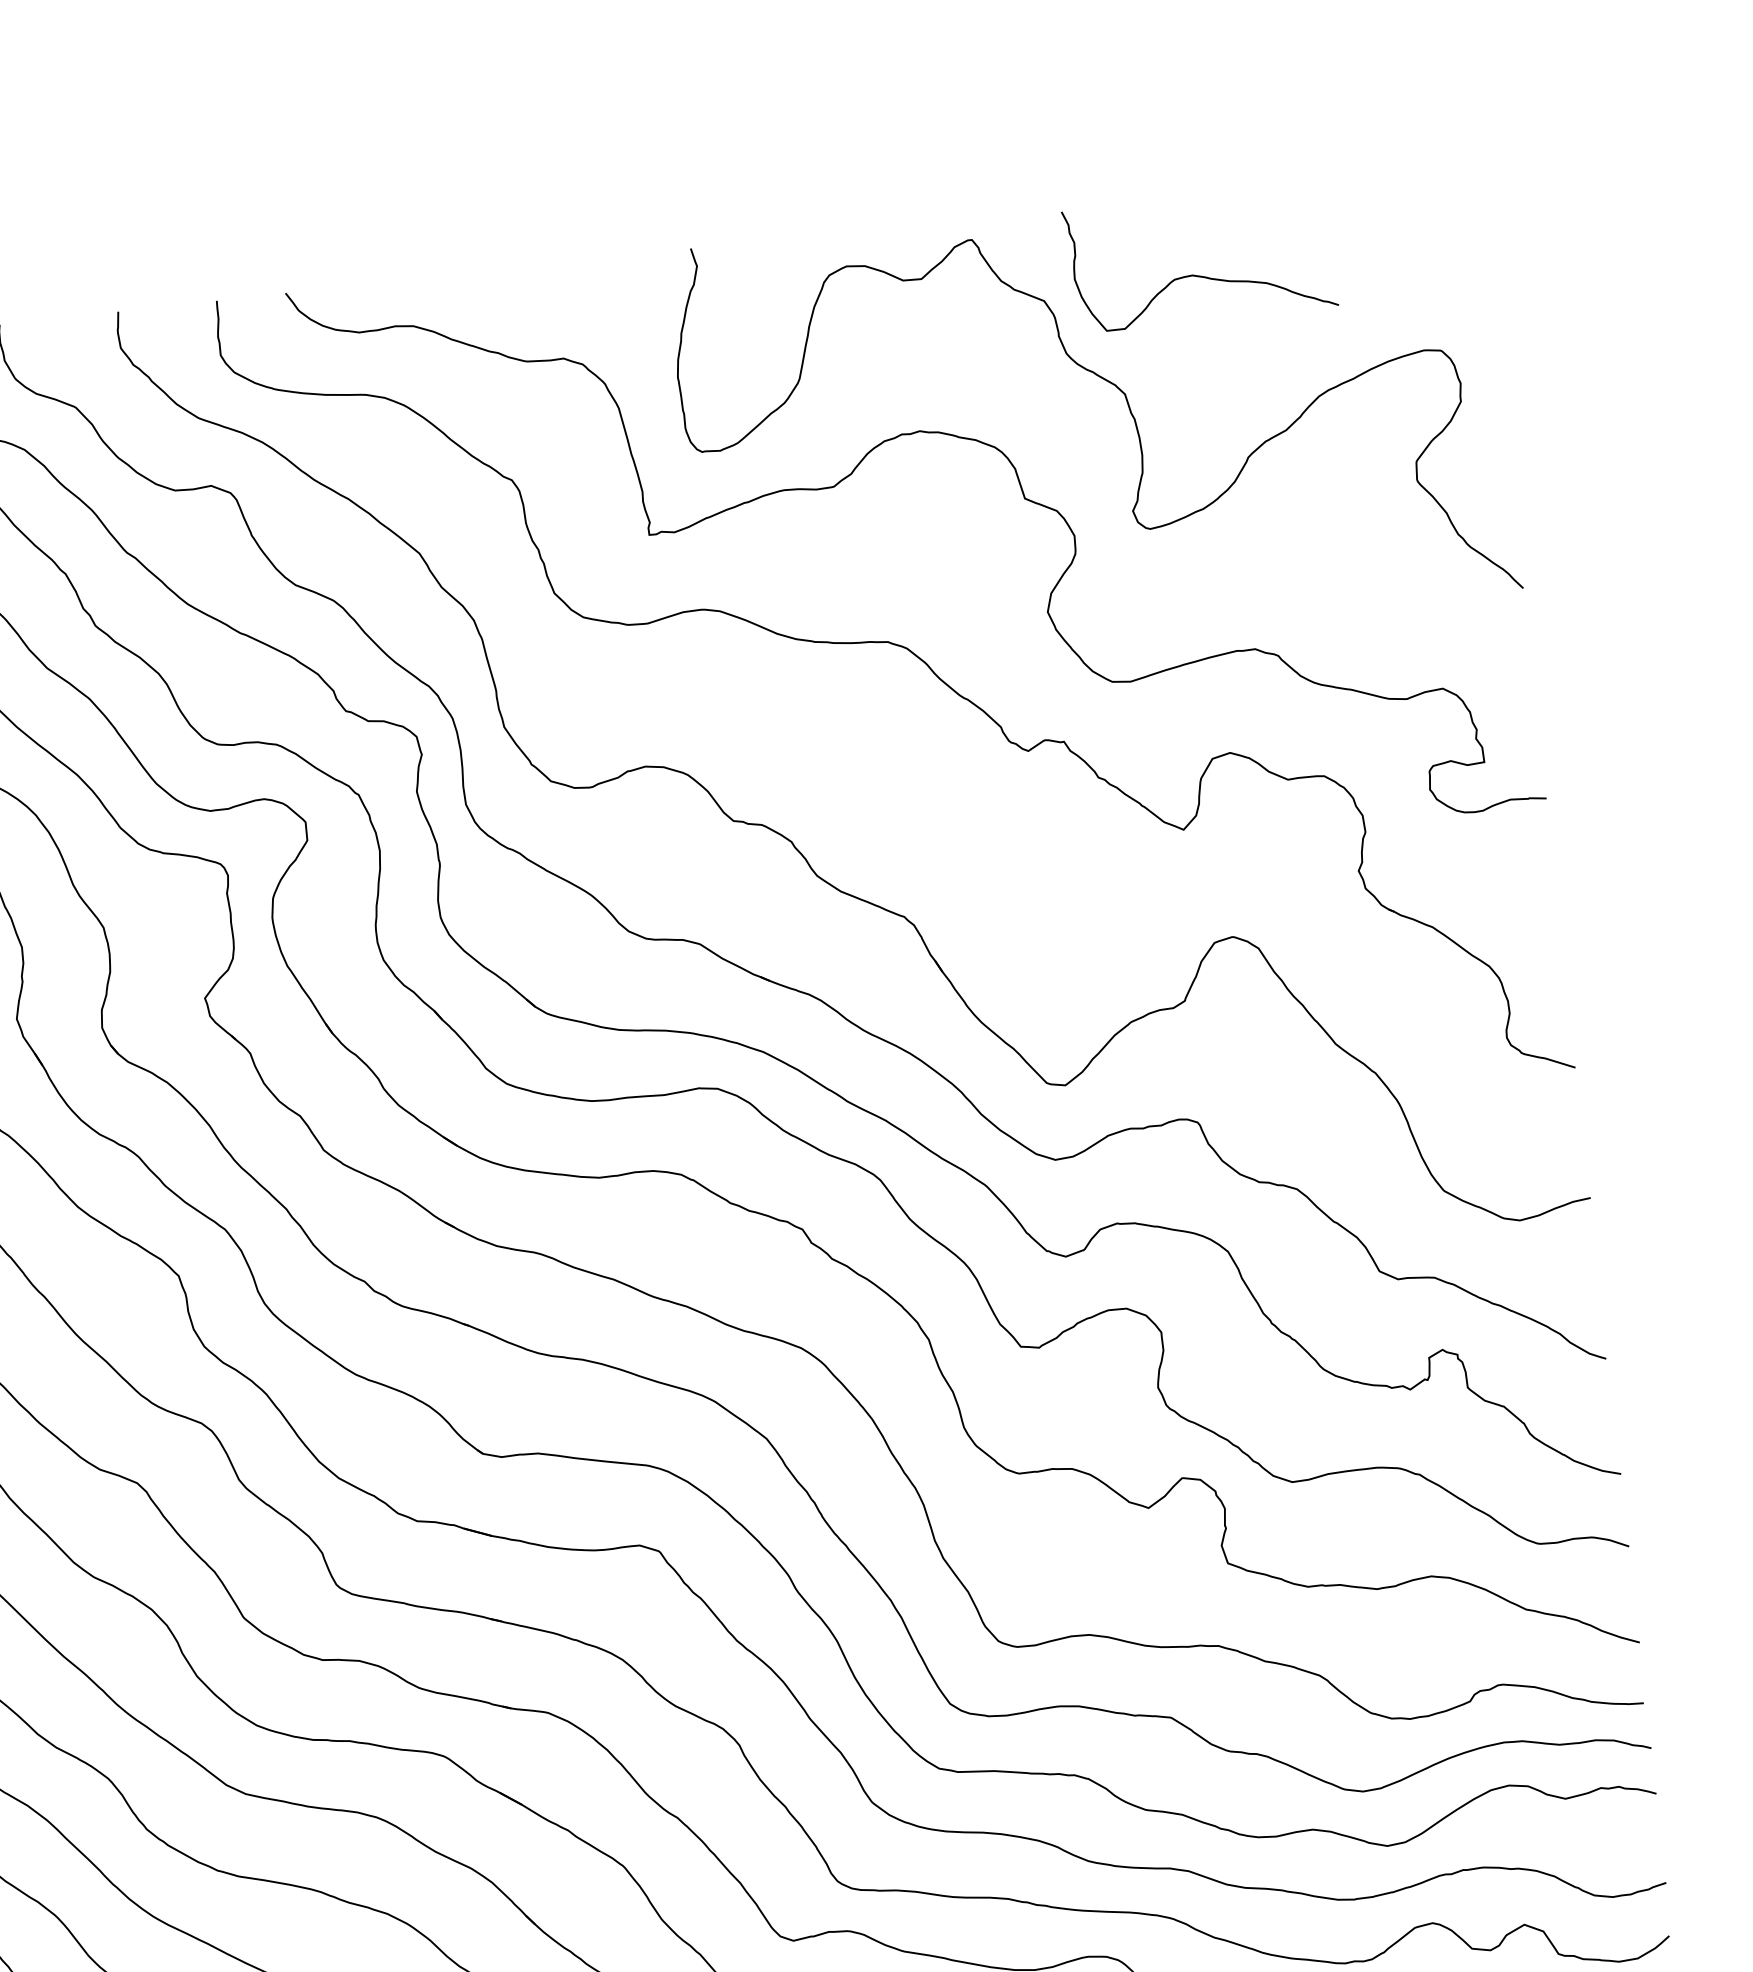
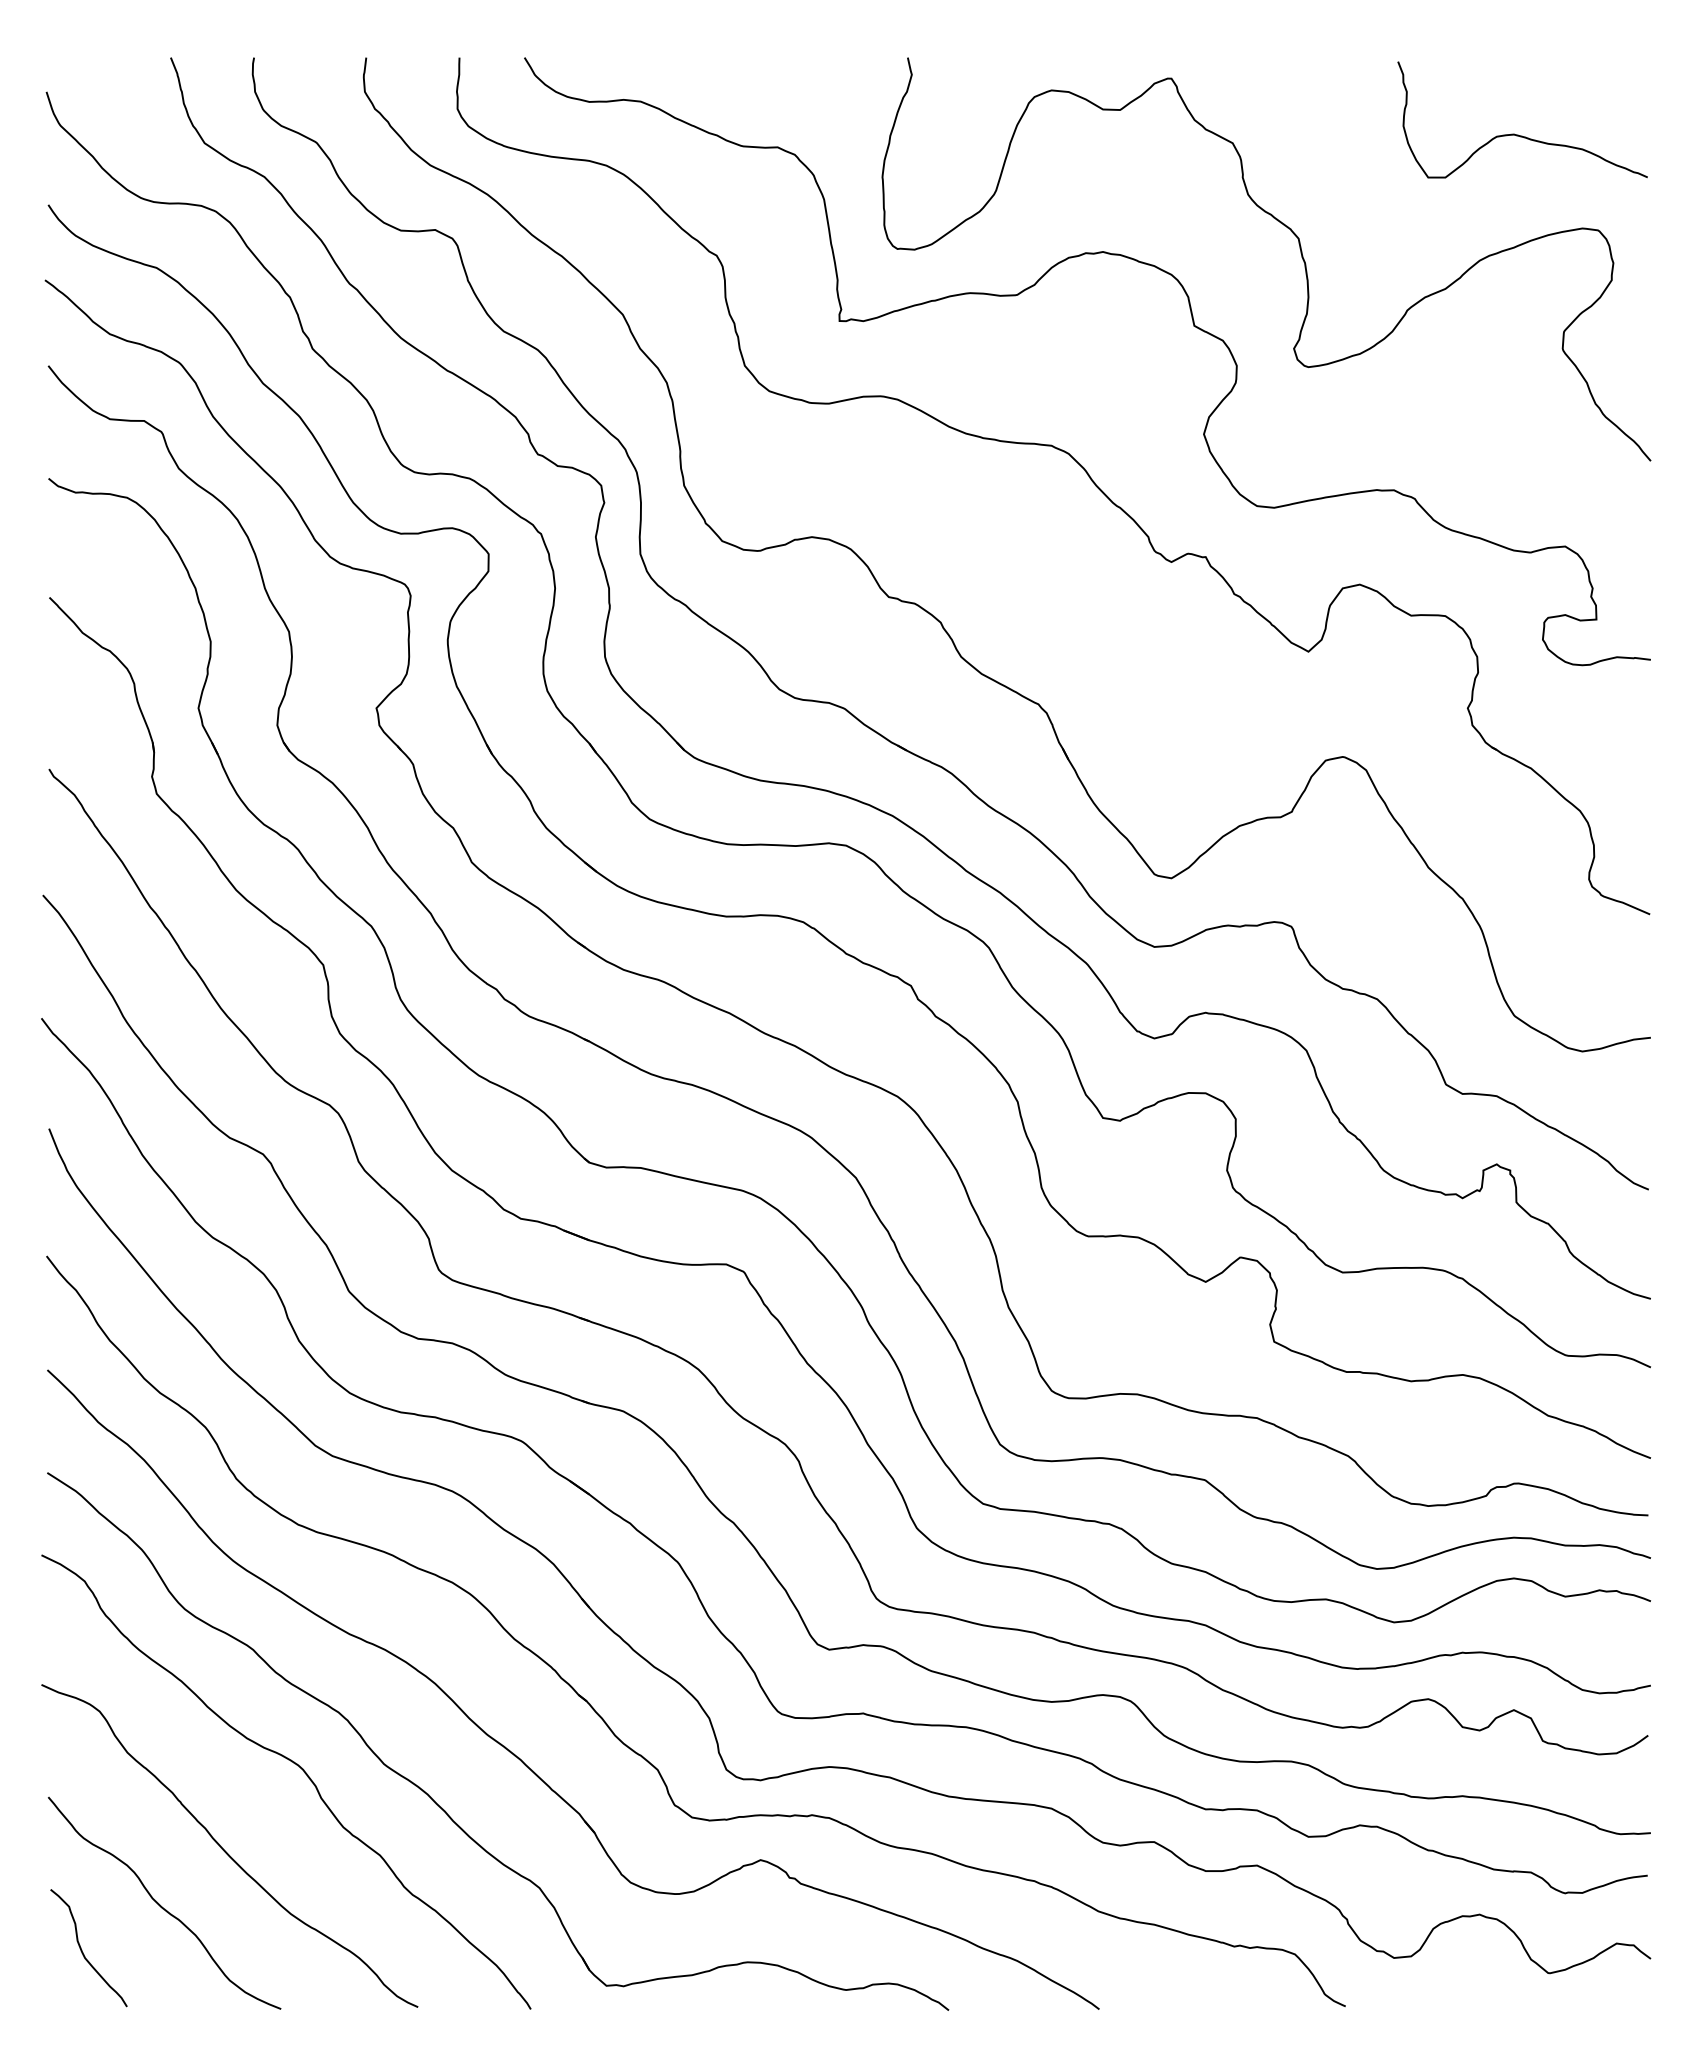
curve: (1197, 274) -> (1518, 134), moved

